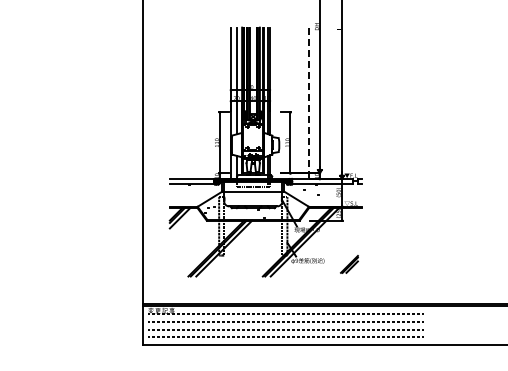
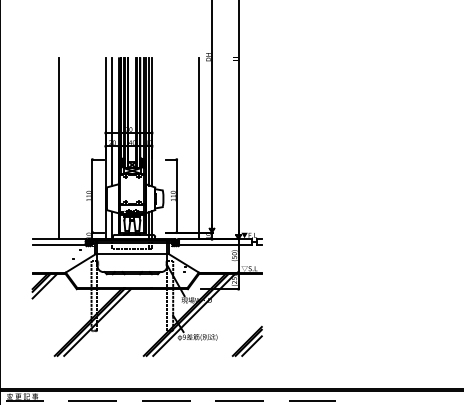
line: (192, 103) -> (59, 149), added
line: (308, 103) -> (198, 149), dashed -> solid
part: (349, 264) -> (247, 341), size x1.43

